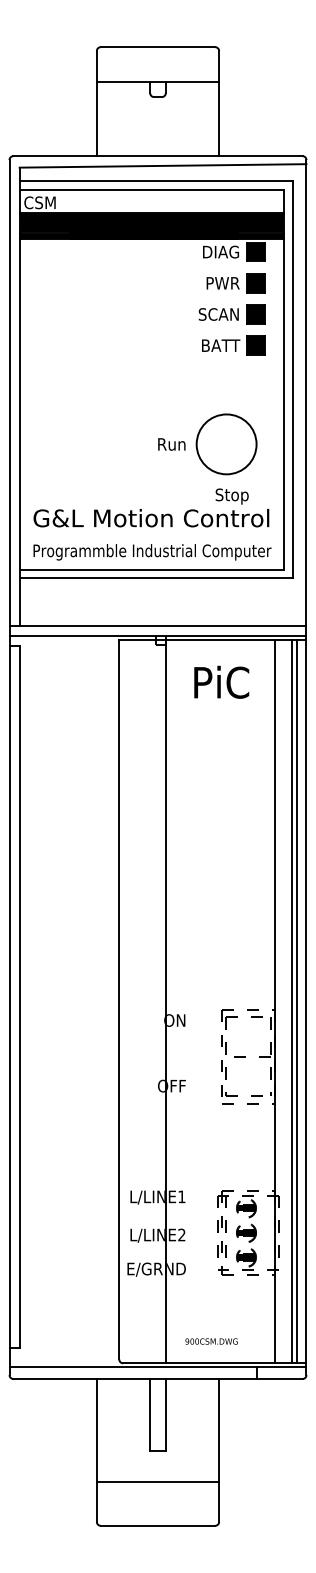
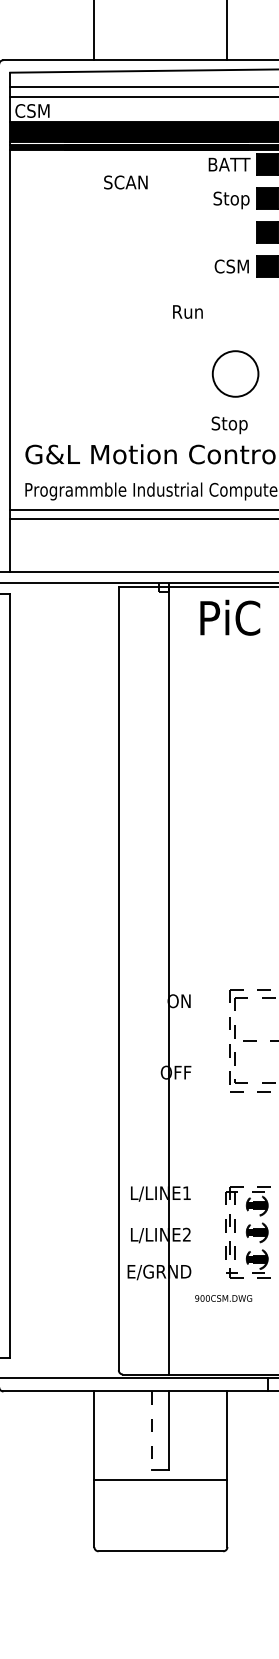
text: (221, 251) -> (230, 163), DIAG -> BATT
text: (222, 284) -> (231, 199), PWR -> Stop
text: (218, 314) -> (125, 182), moved
text: (221, 345) -> (230, 266), BATT -> CSM
text: (171, 444) -> (187, 312), moved
circle: (226, 444) -> (235, 374), size x0.7
text: (231, 496) -> (228, 425), moved
text: (221, 681) -> (230, 616), moved
text: (211, 1341) -> (223, 1298), moved
line: (150, 1414) -> (152, 1430), solid -> dashed
line: (157, 1482) -> (160, 1480), moved

